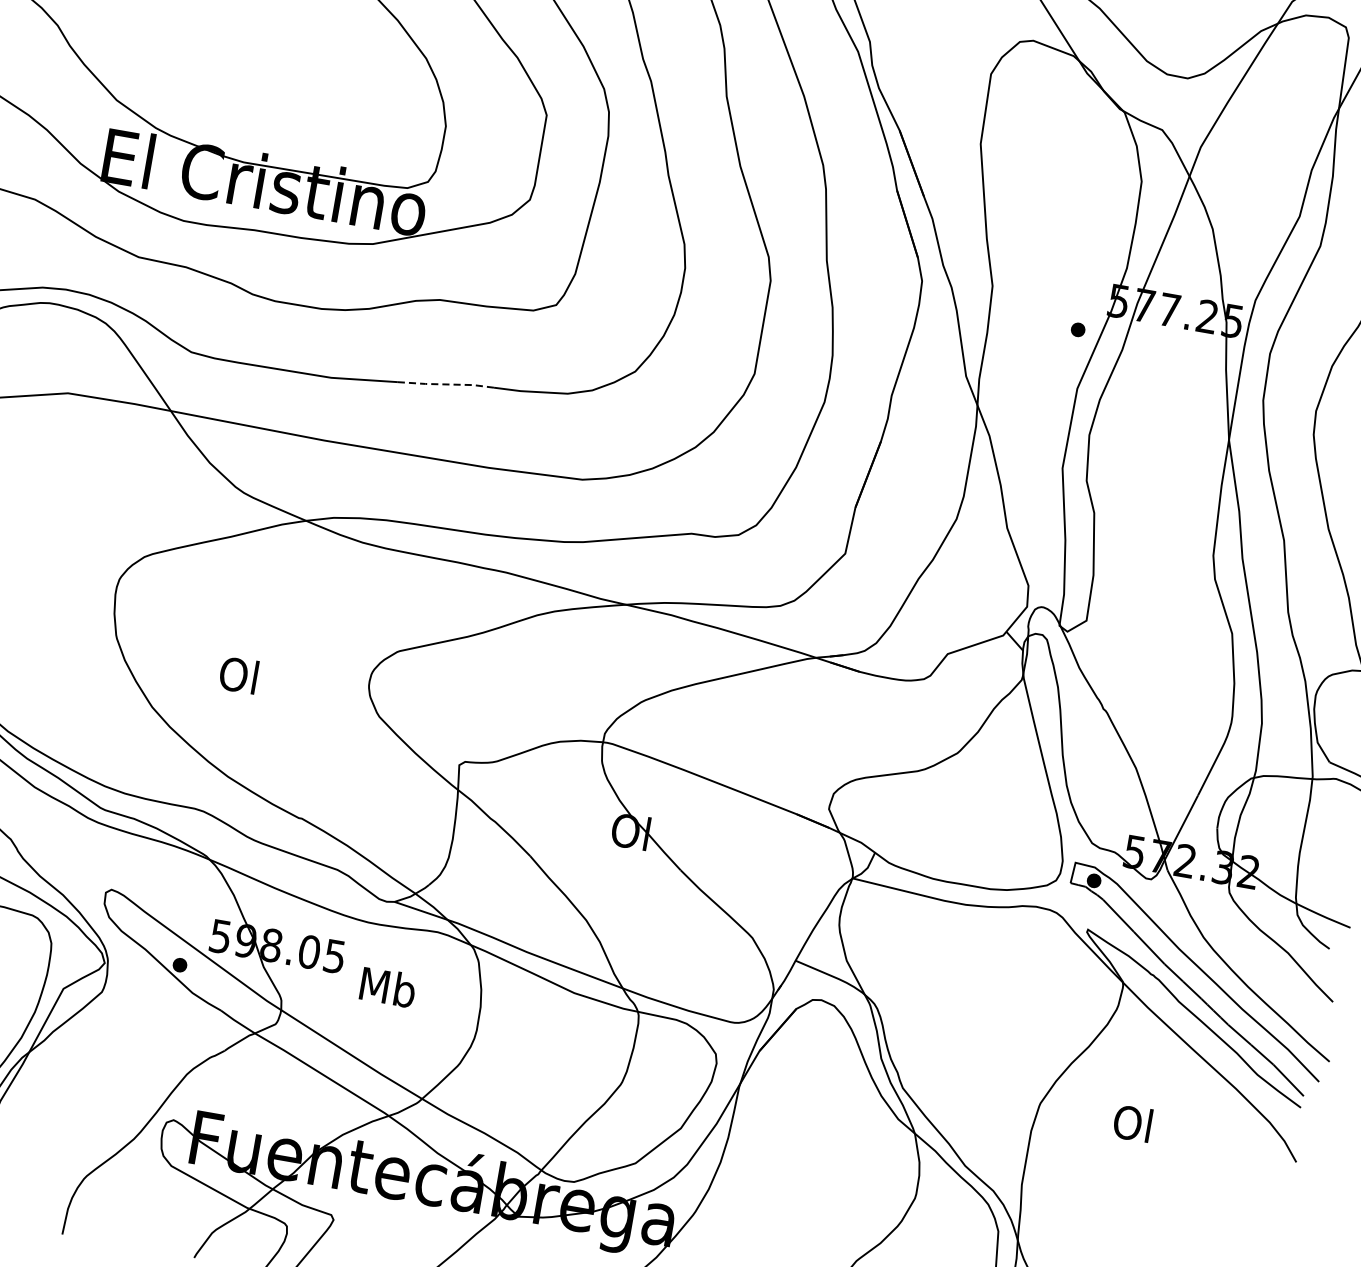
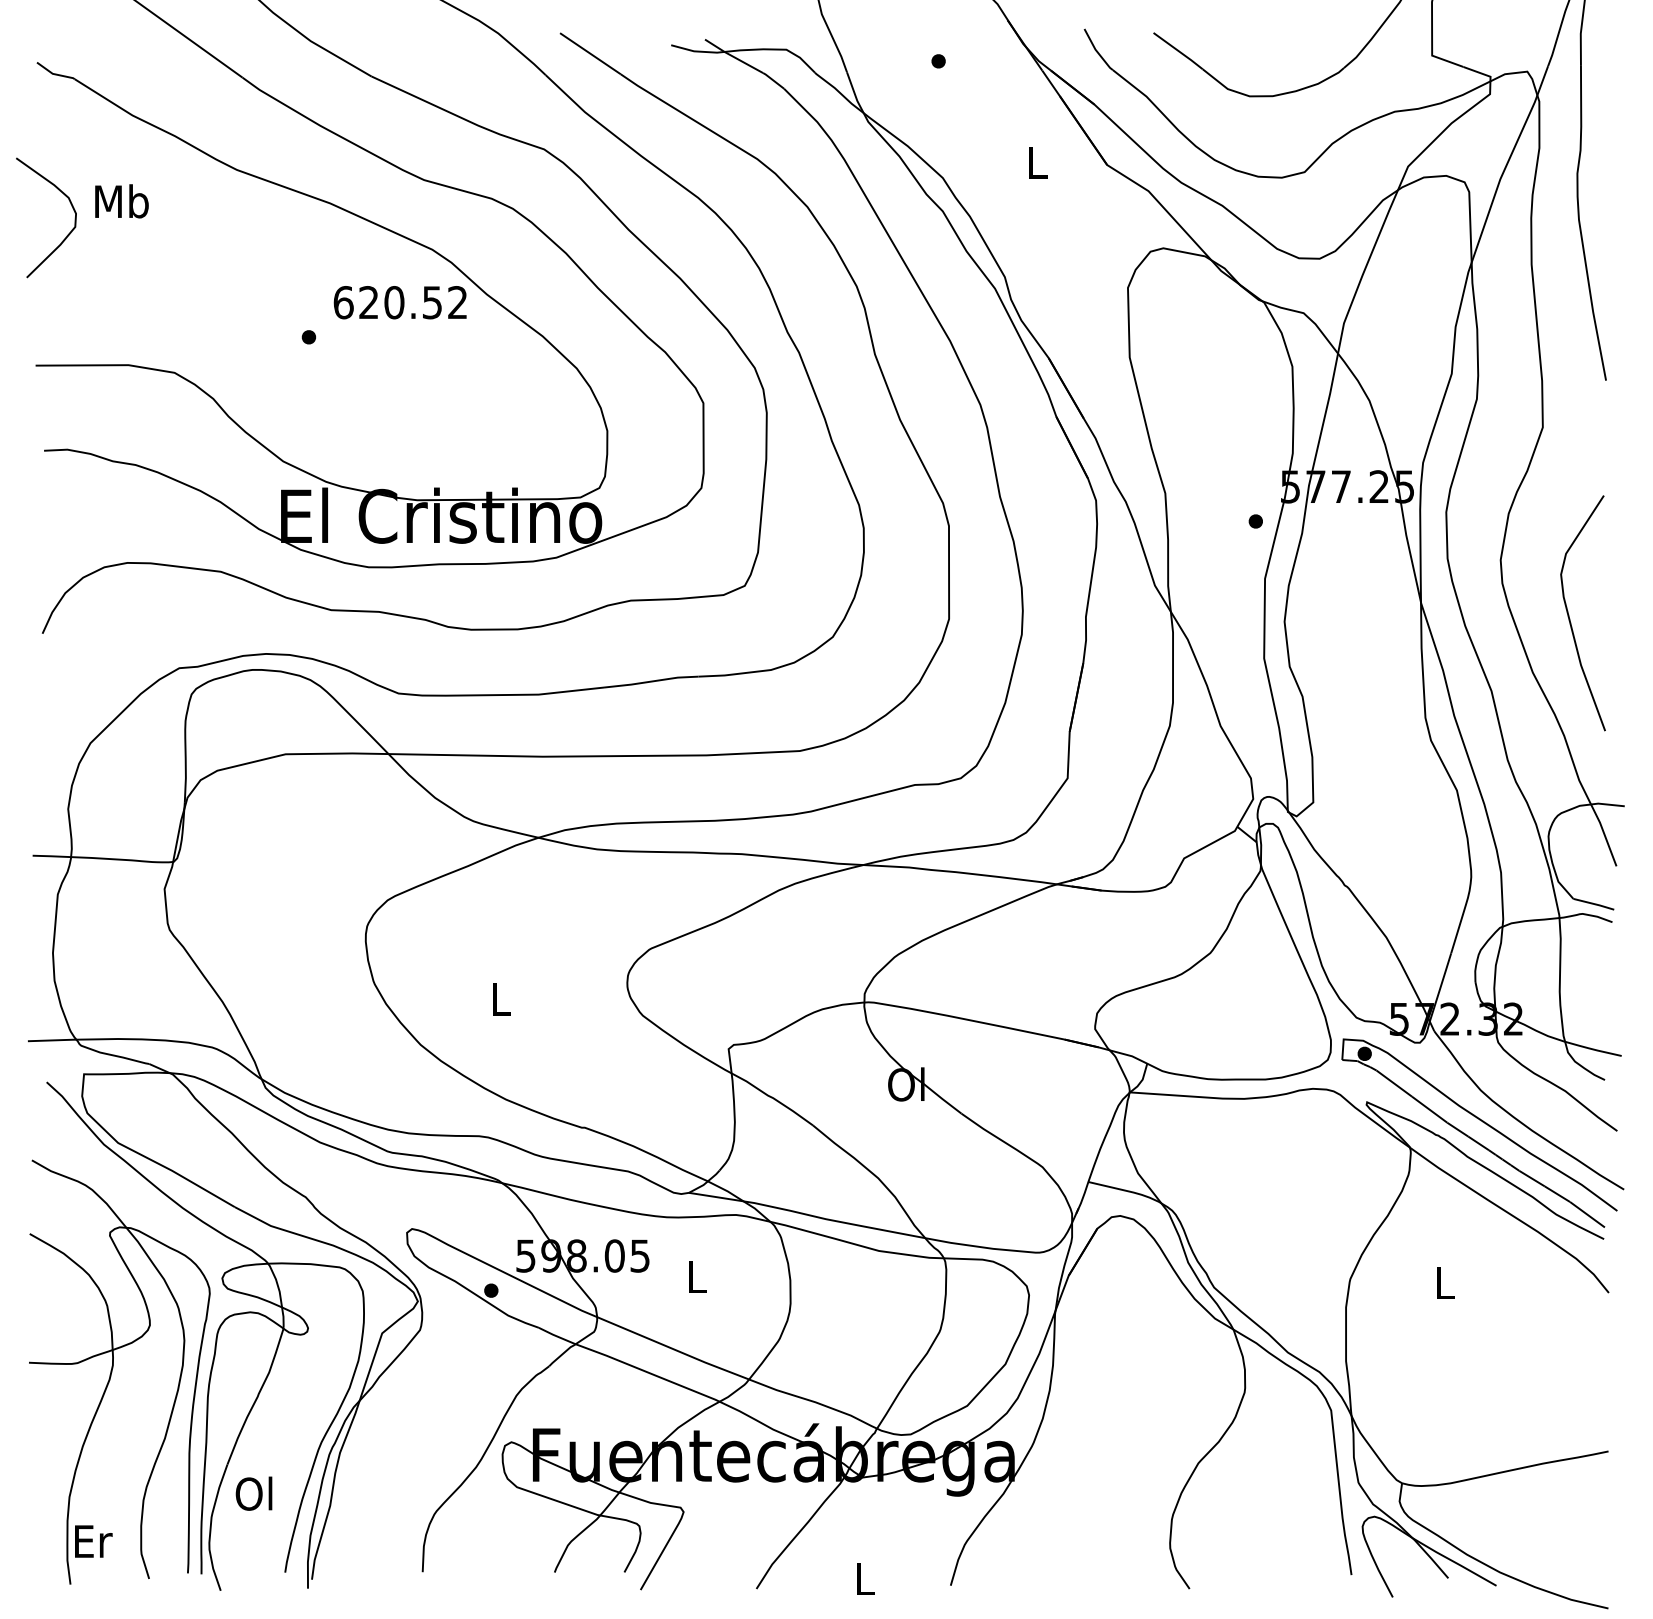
line: (446, 384) -> (651, 681), dashed -> solid
text: (238, 675) -> (499, 999), Ol -> L
text: (388, 986) -> (697, 1276), Mb -> L
text: (1132, 1123) -> (1443, 1282), Ol -> L

